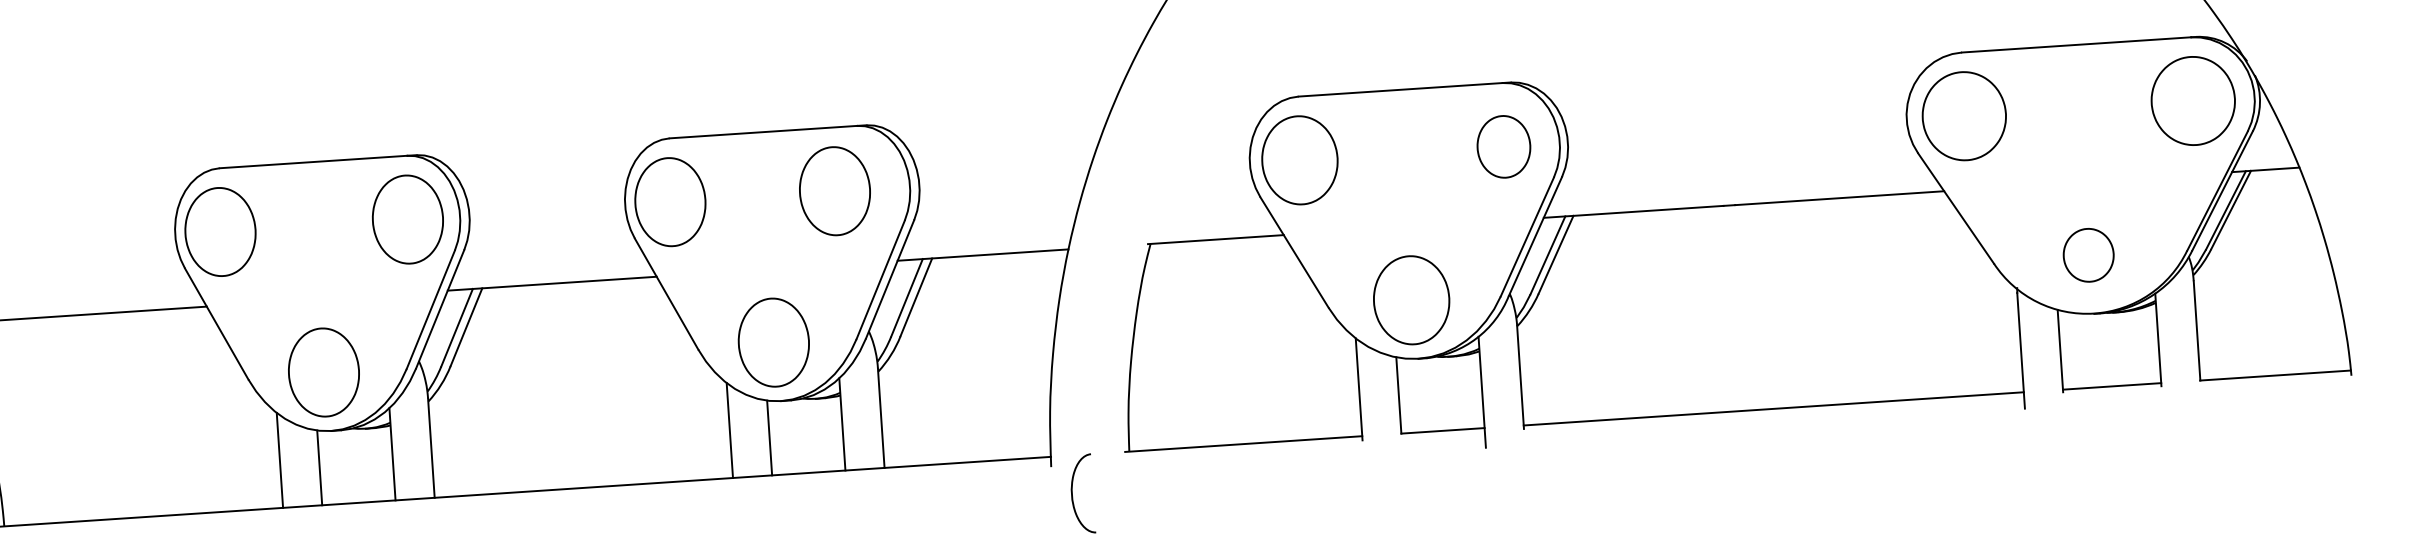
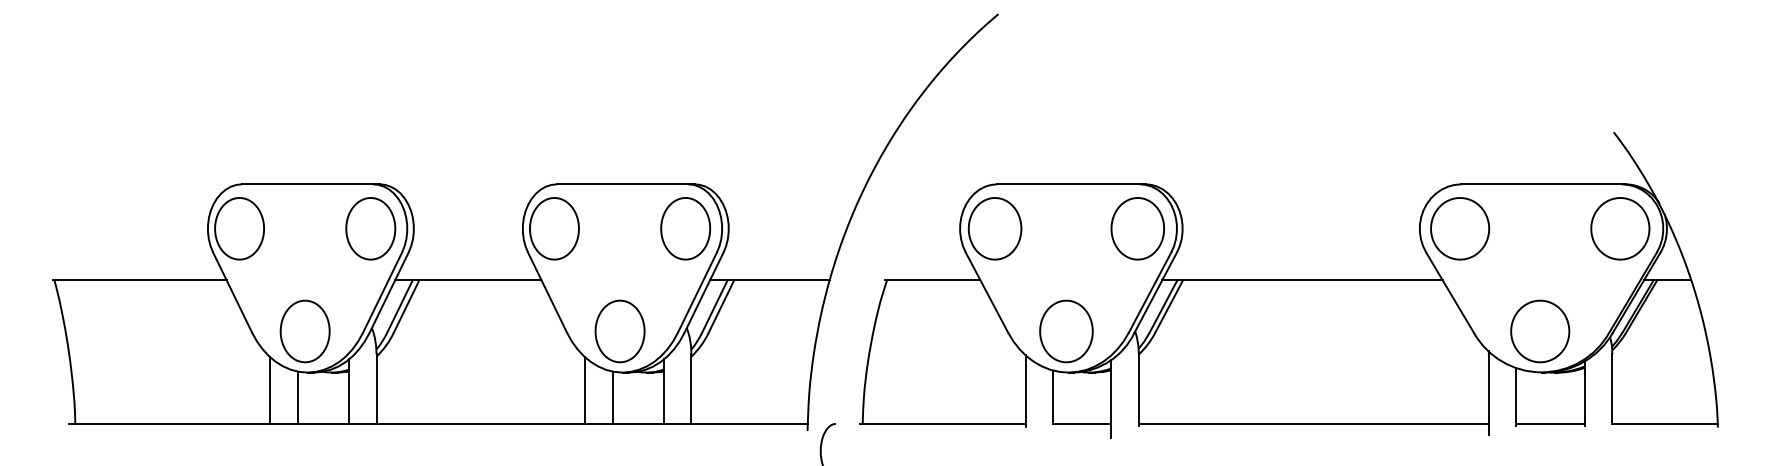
part: (1503, 146) -> (1137, 228), size x1.43
part: (834, 190) -> (685, 228), moved
part: (2088, 255) -> (1540, 331), size x1.67

